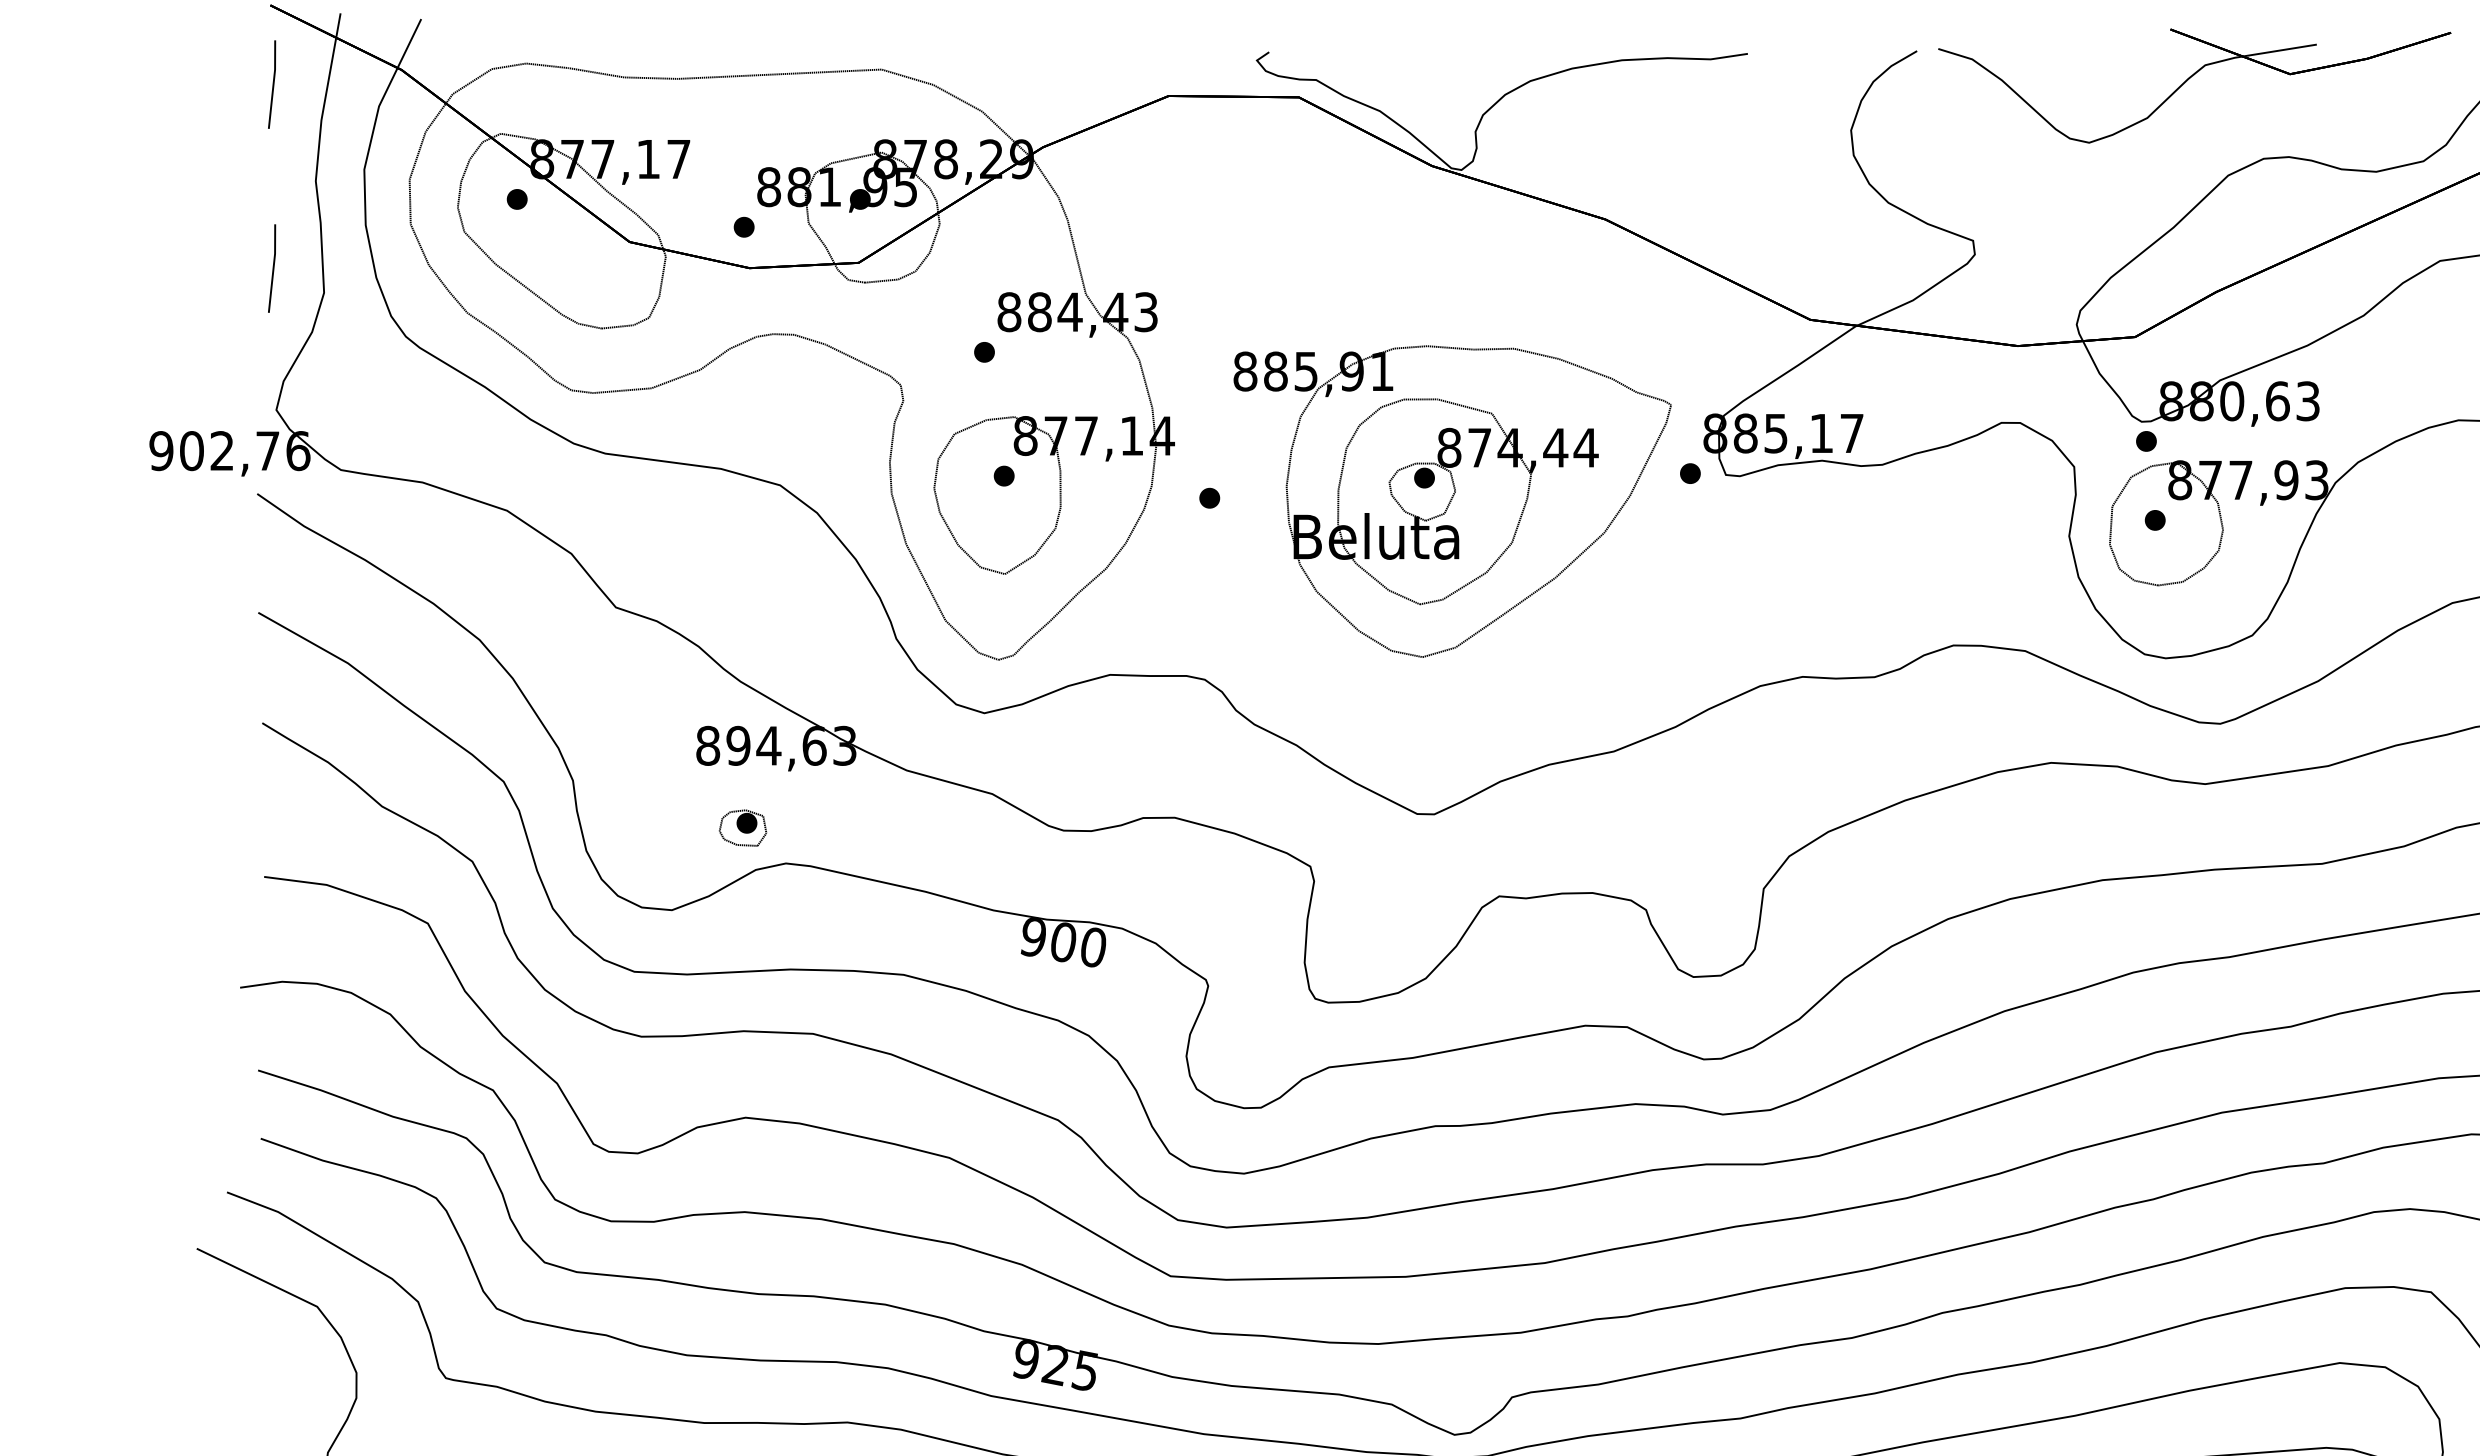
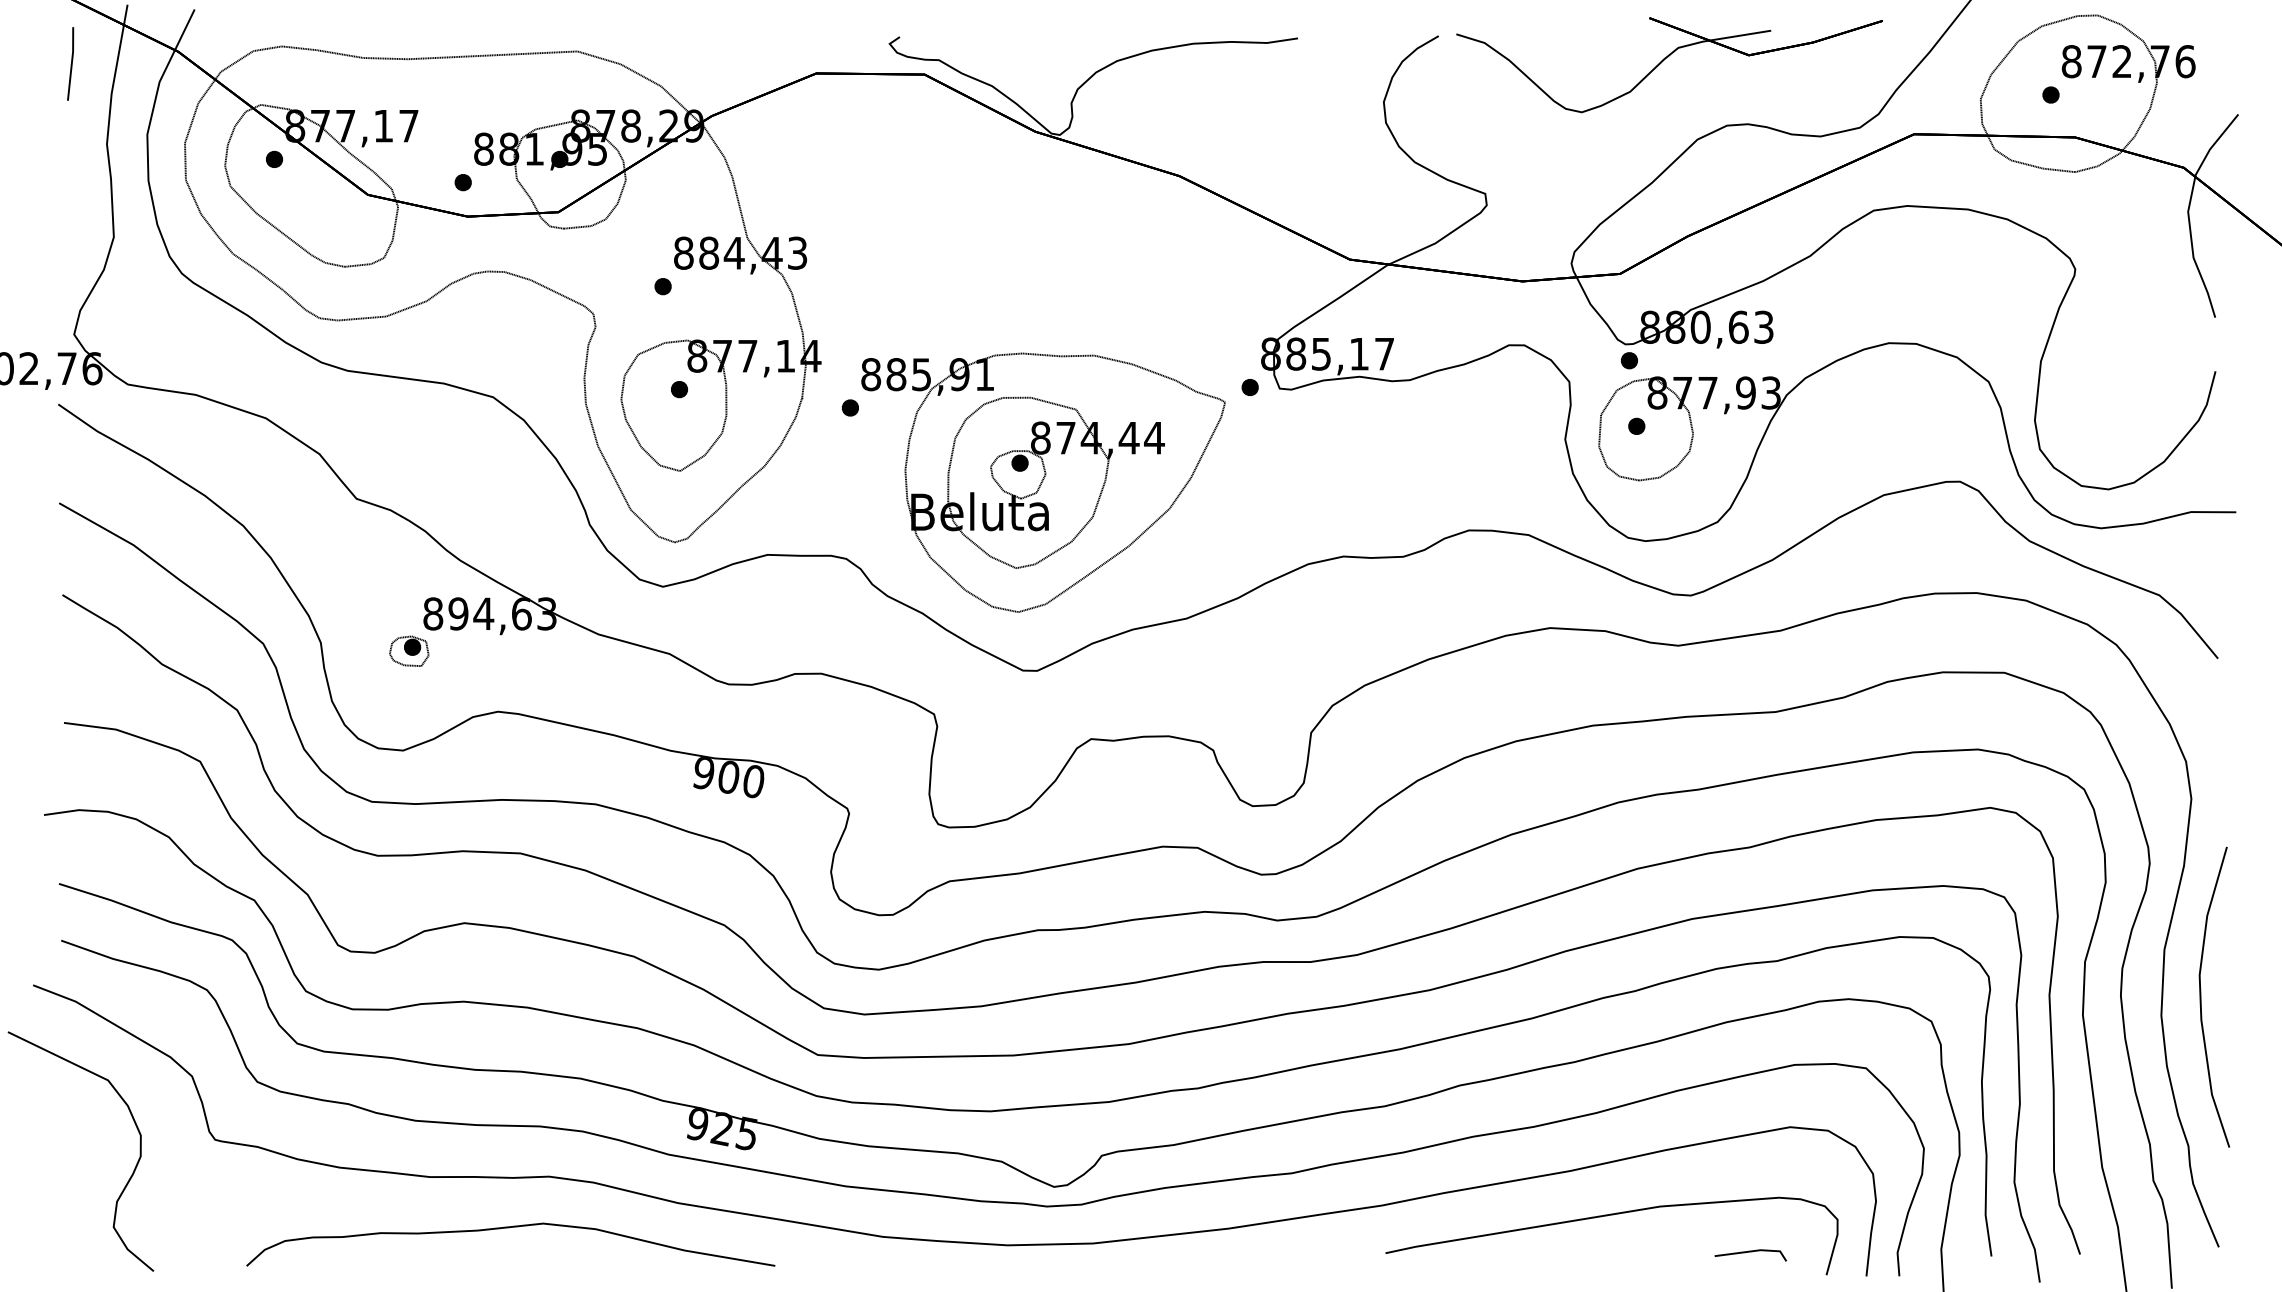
line: (273, 268) -> (71, 216), removed
part: (1452, 501) -> (1043, 482), moved
part: (743, 827) -> (409, 650), moved

